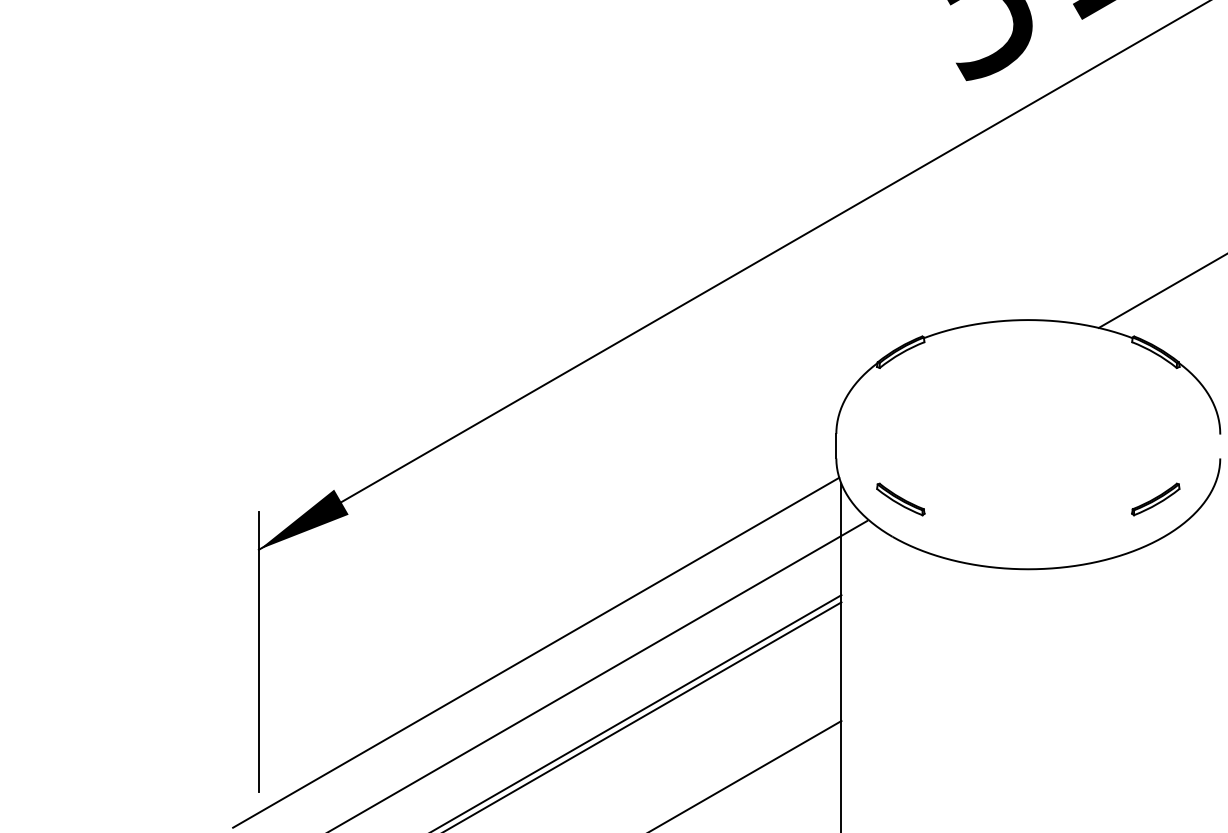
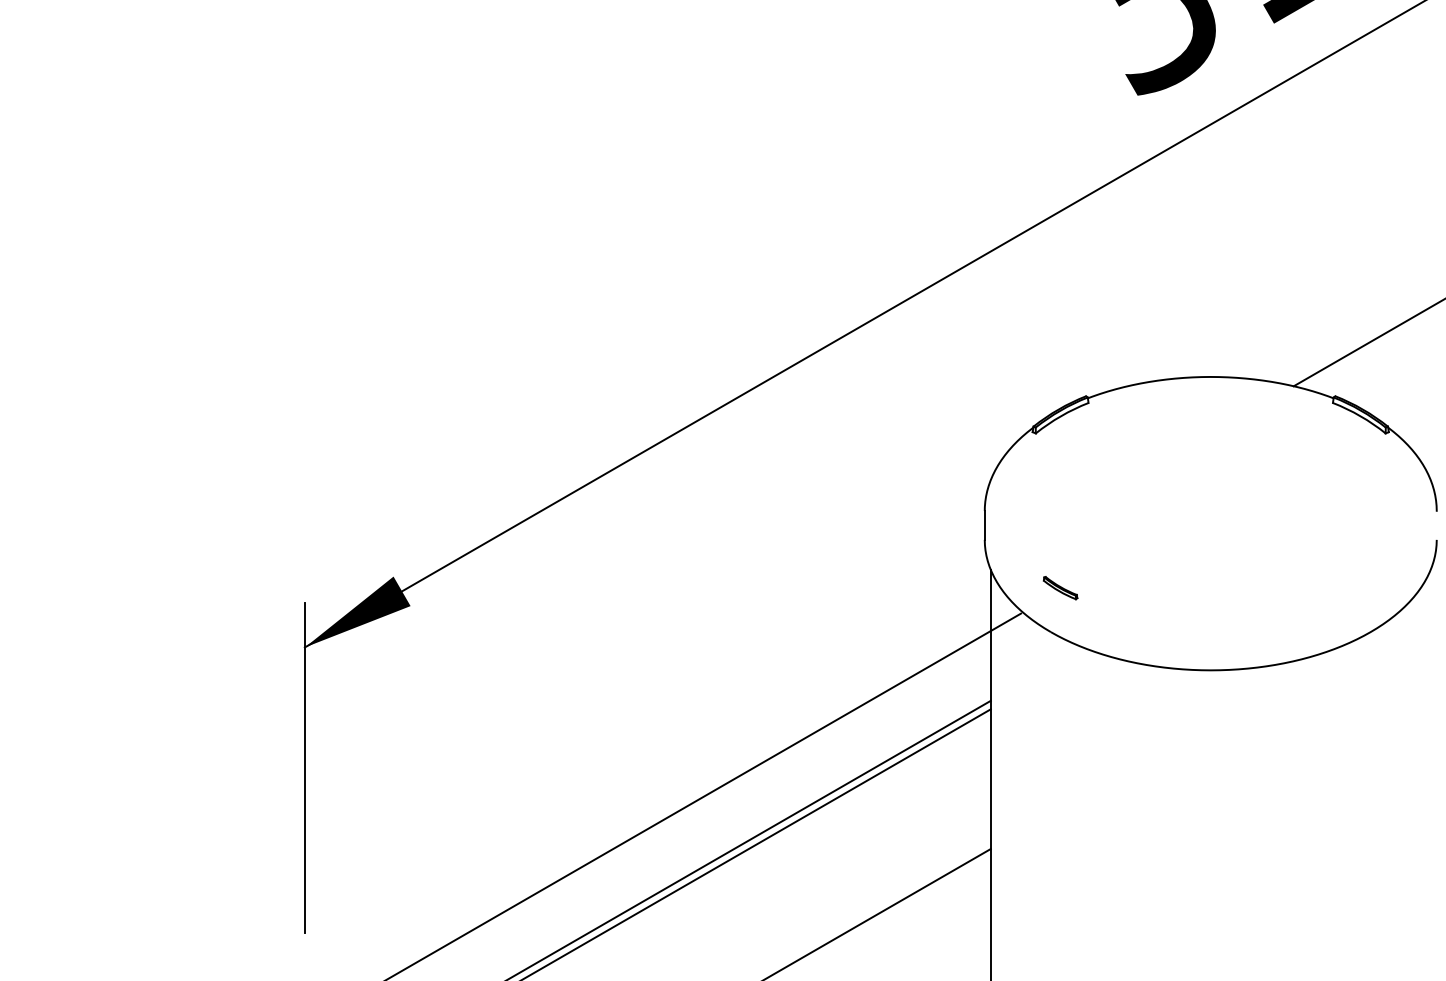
part: (900, 498) -> (1060, 587), size x0.6
part: (1155, 498) -> (1360, 587), removed
line: (536, 652) -> (631, 768), removed

